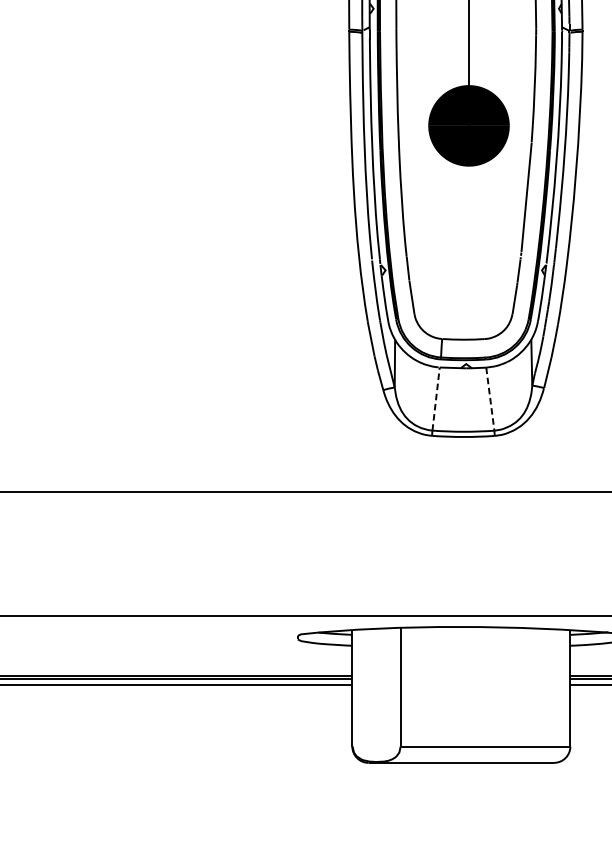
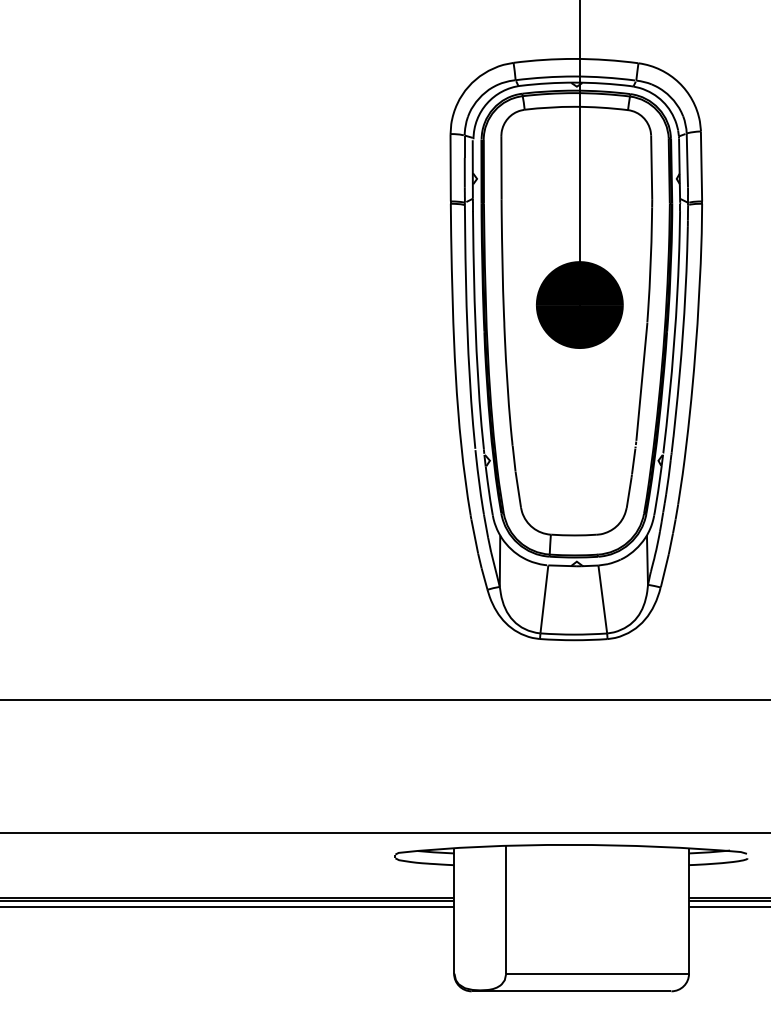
line: (436, 398) -> (544, 598), dashed -> solid
line: (490, 400) -> (602, 600), dashed -> solid

